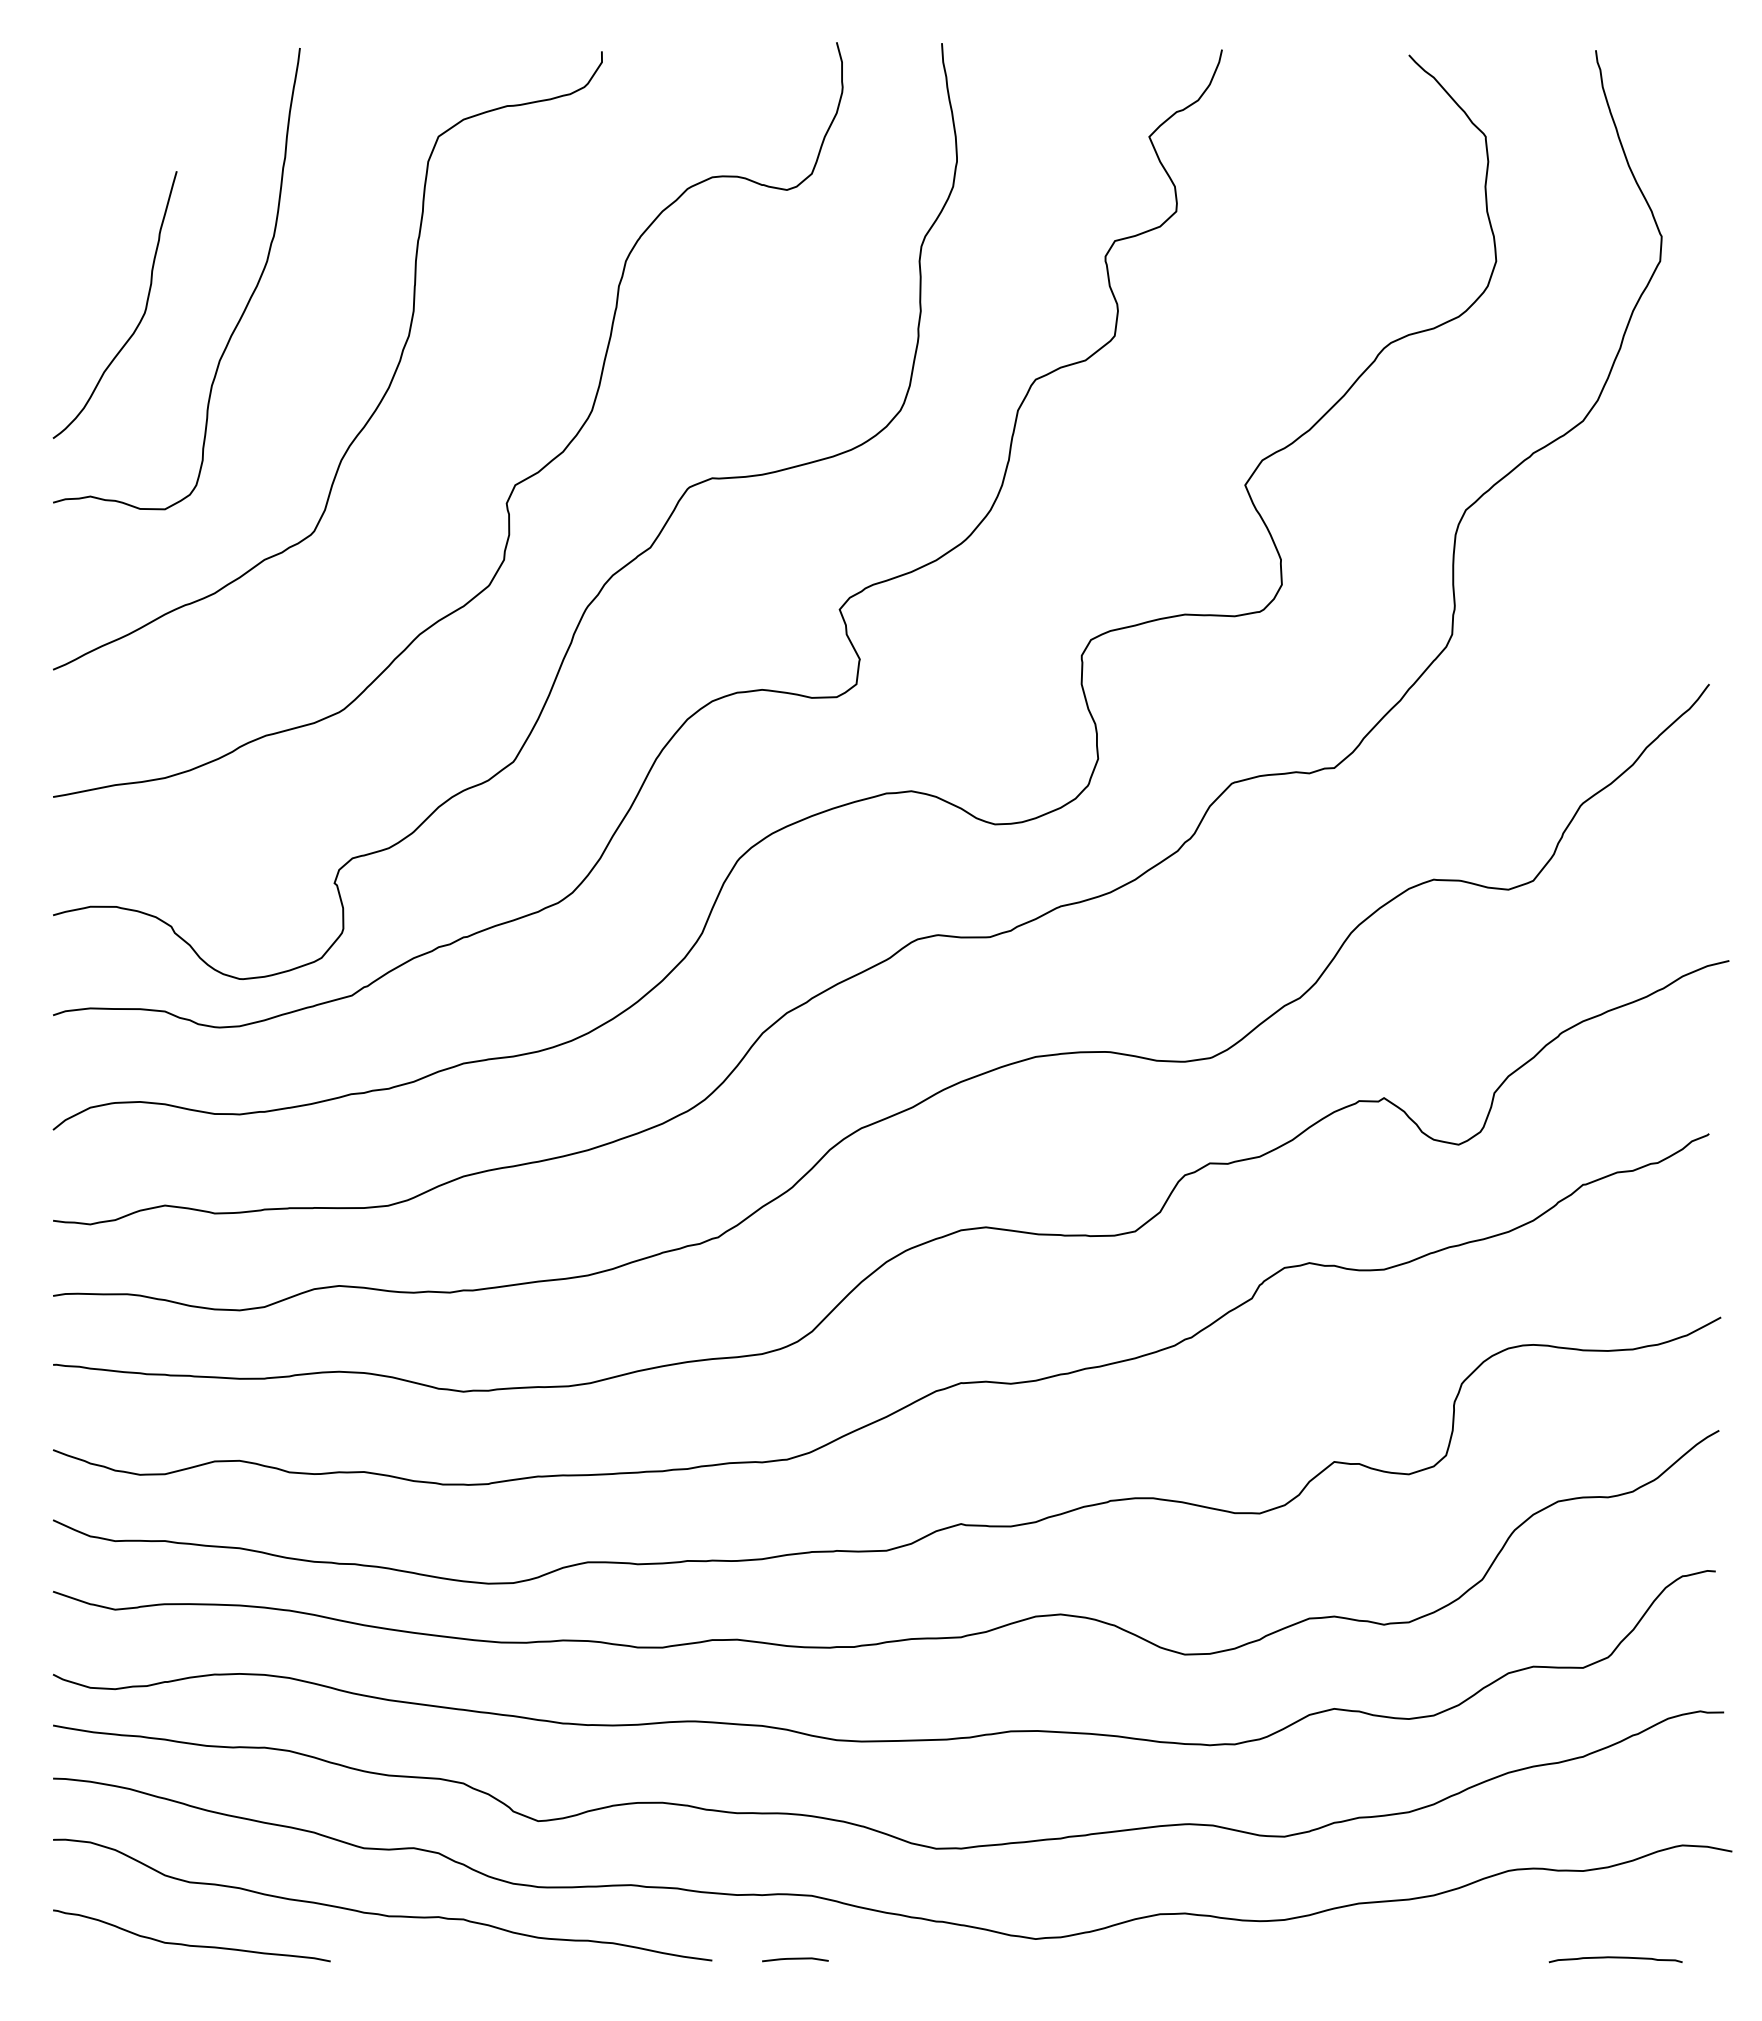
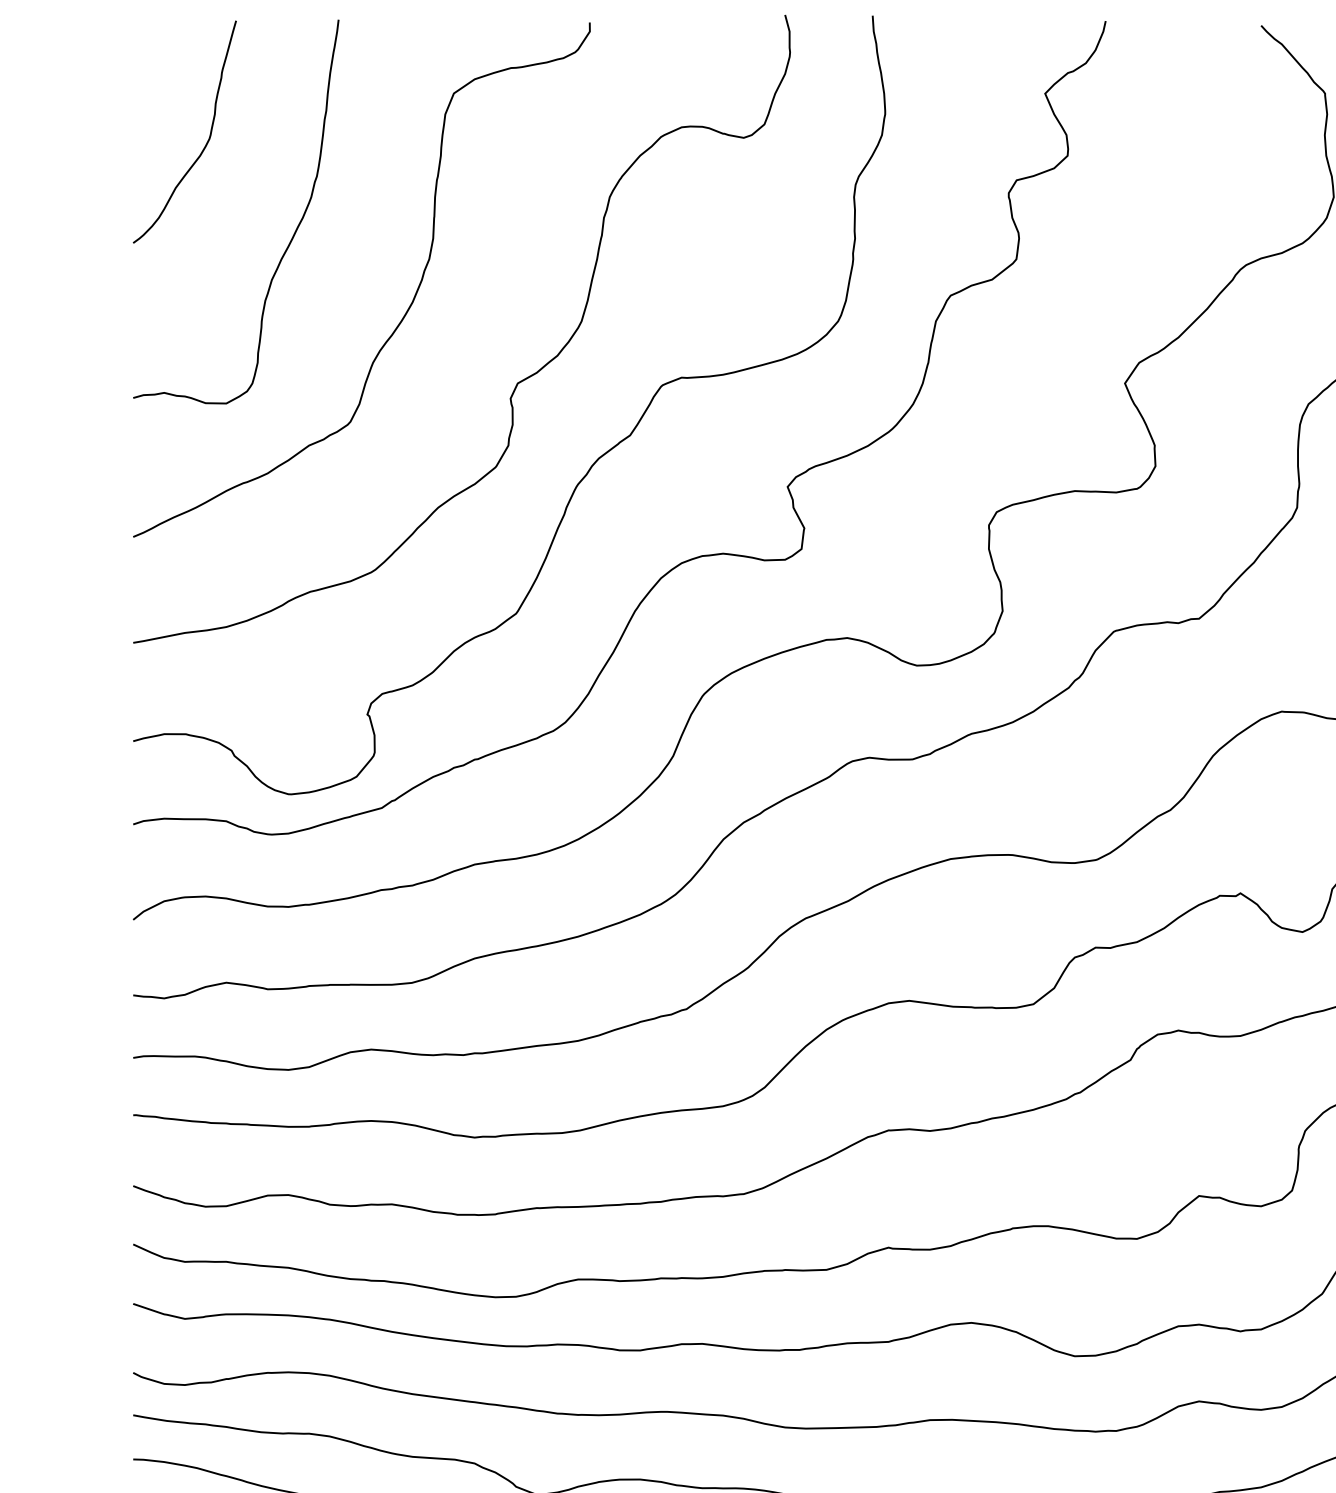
curve: (141, 317) -> (206, 142), moved

